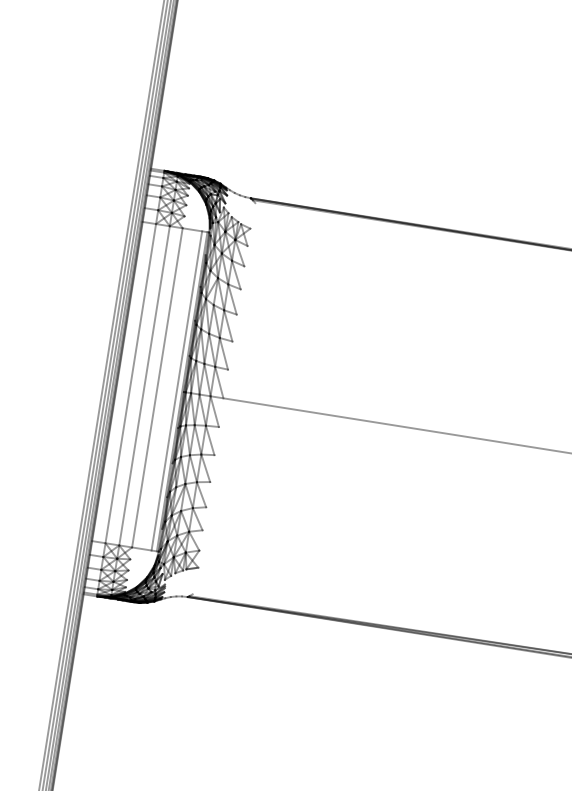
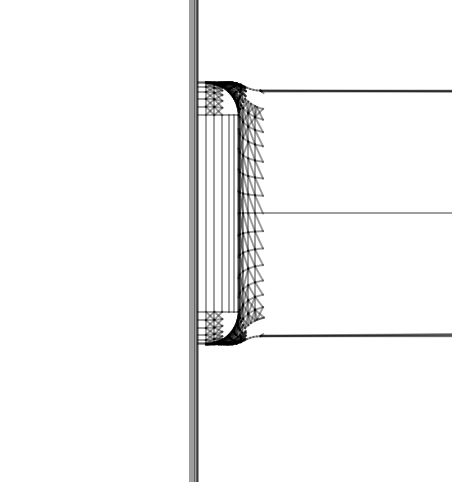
line: (169, 389) -> (229, 213), added

